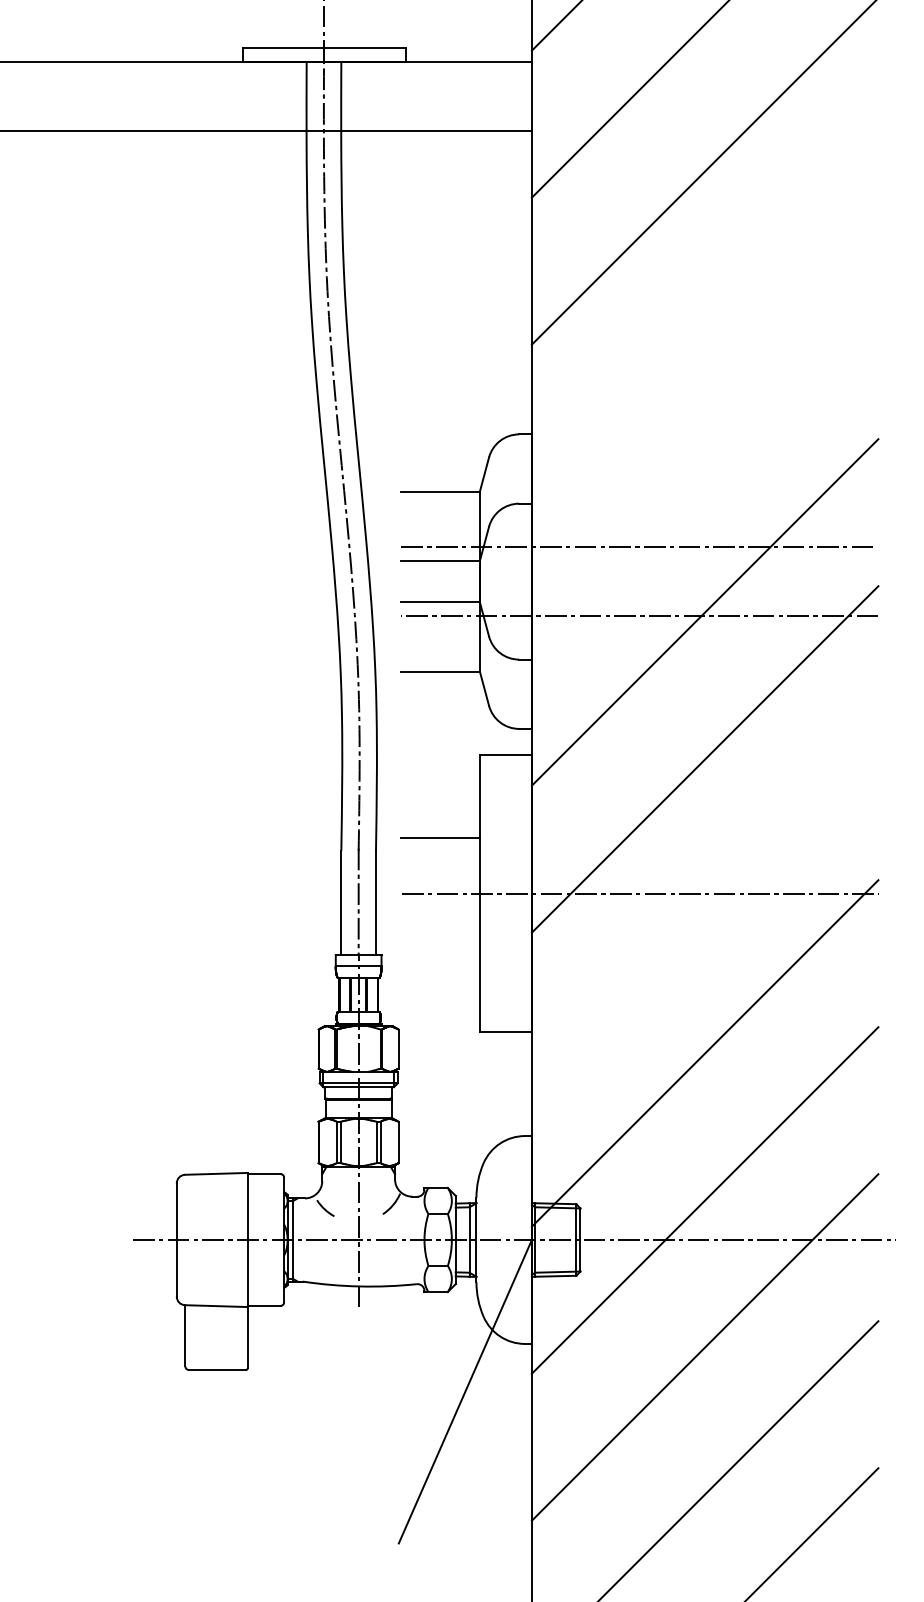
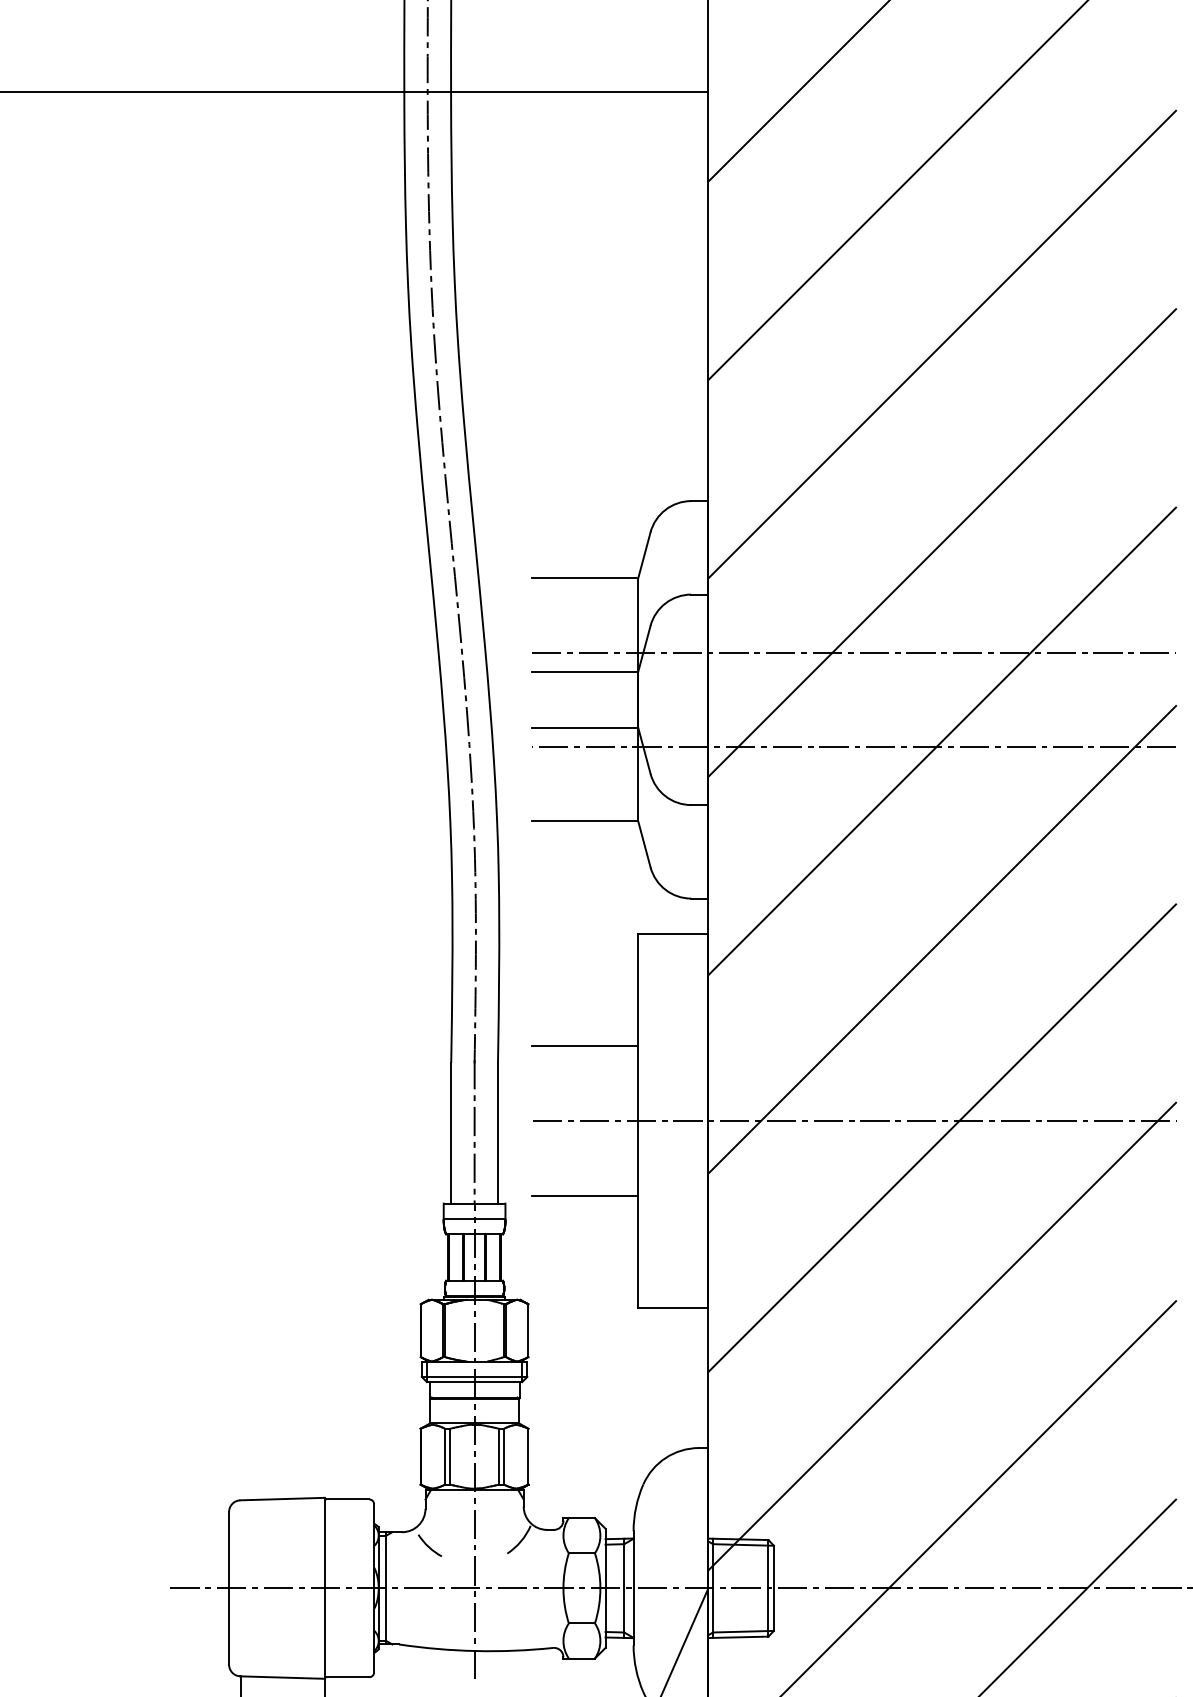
line: (704, 318) -> (941, 344), added
line: (704, 465) -> (941, 543), added
line: (704, 906) -> (941, 1138), added
line: (440, 948) -> (585, 1194), added

